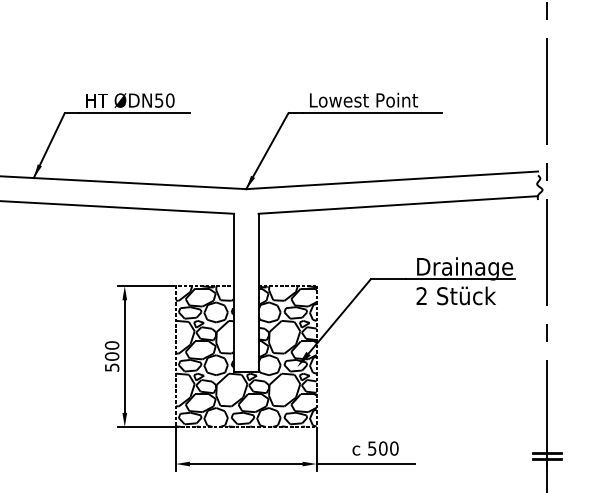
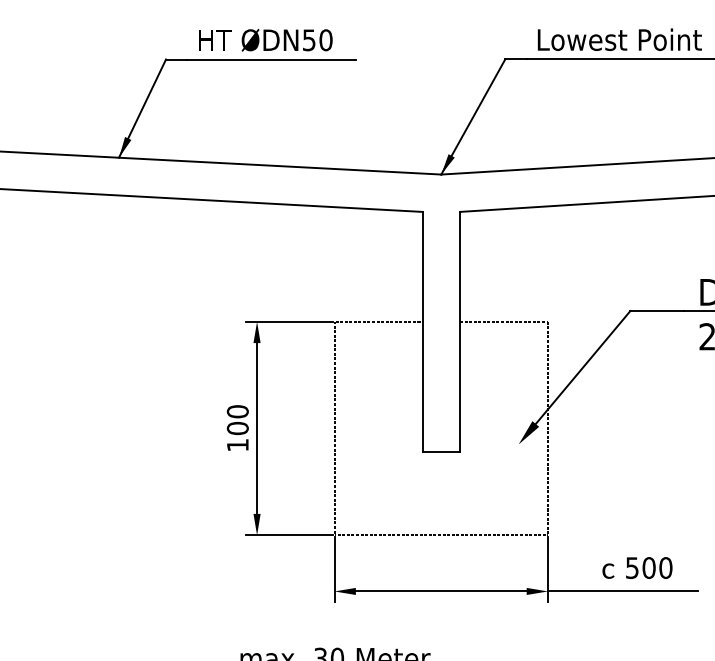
hatch: (245, 356) -> (440, 428), removed
text: (112, 367) -> (238, 445), 500 -> 100

